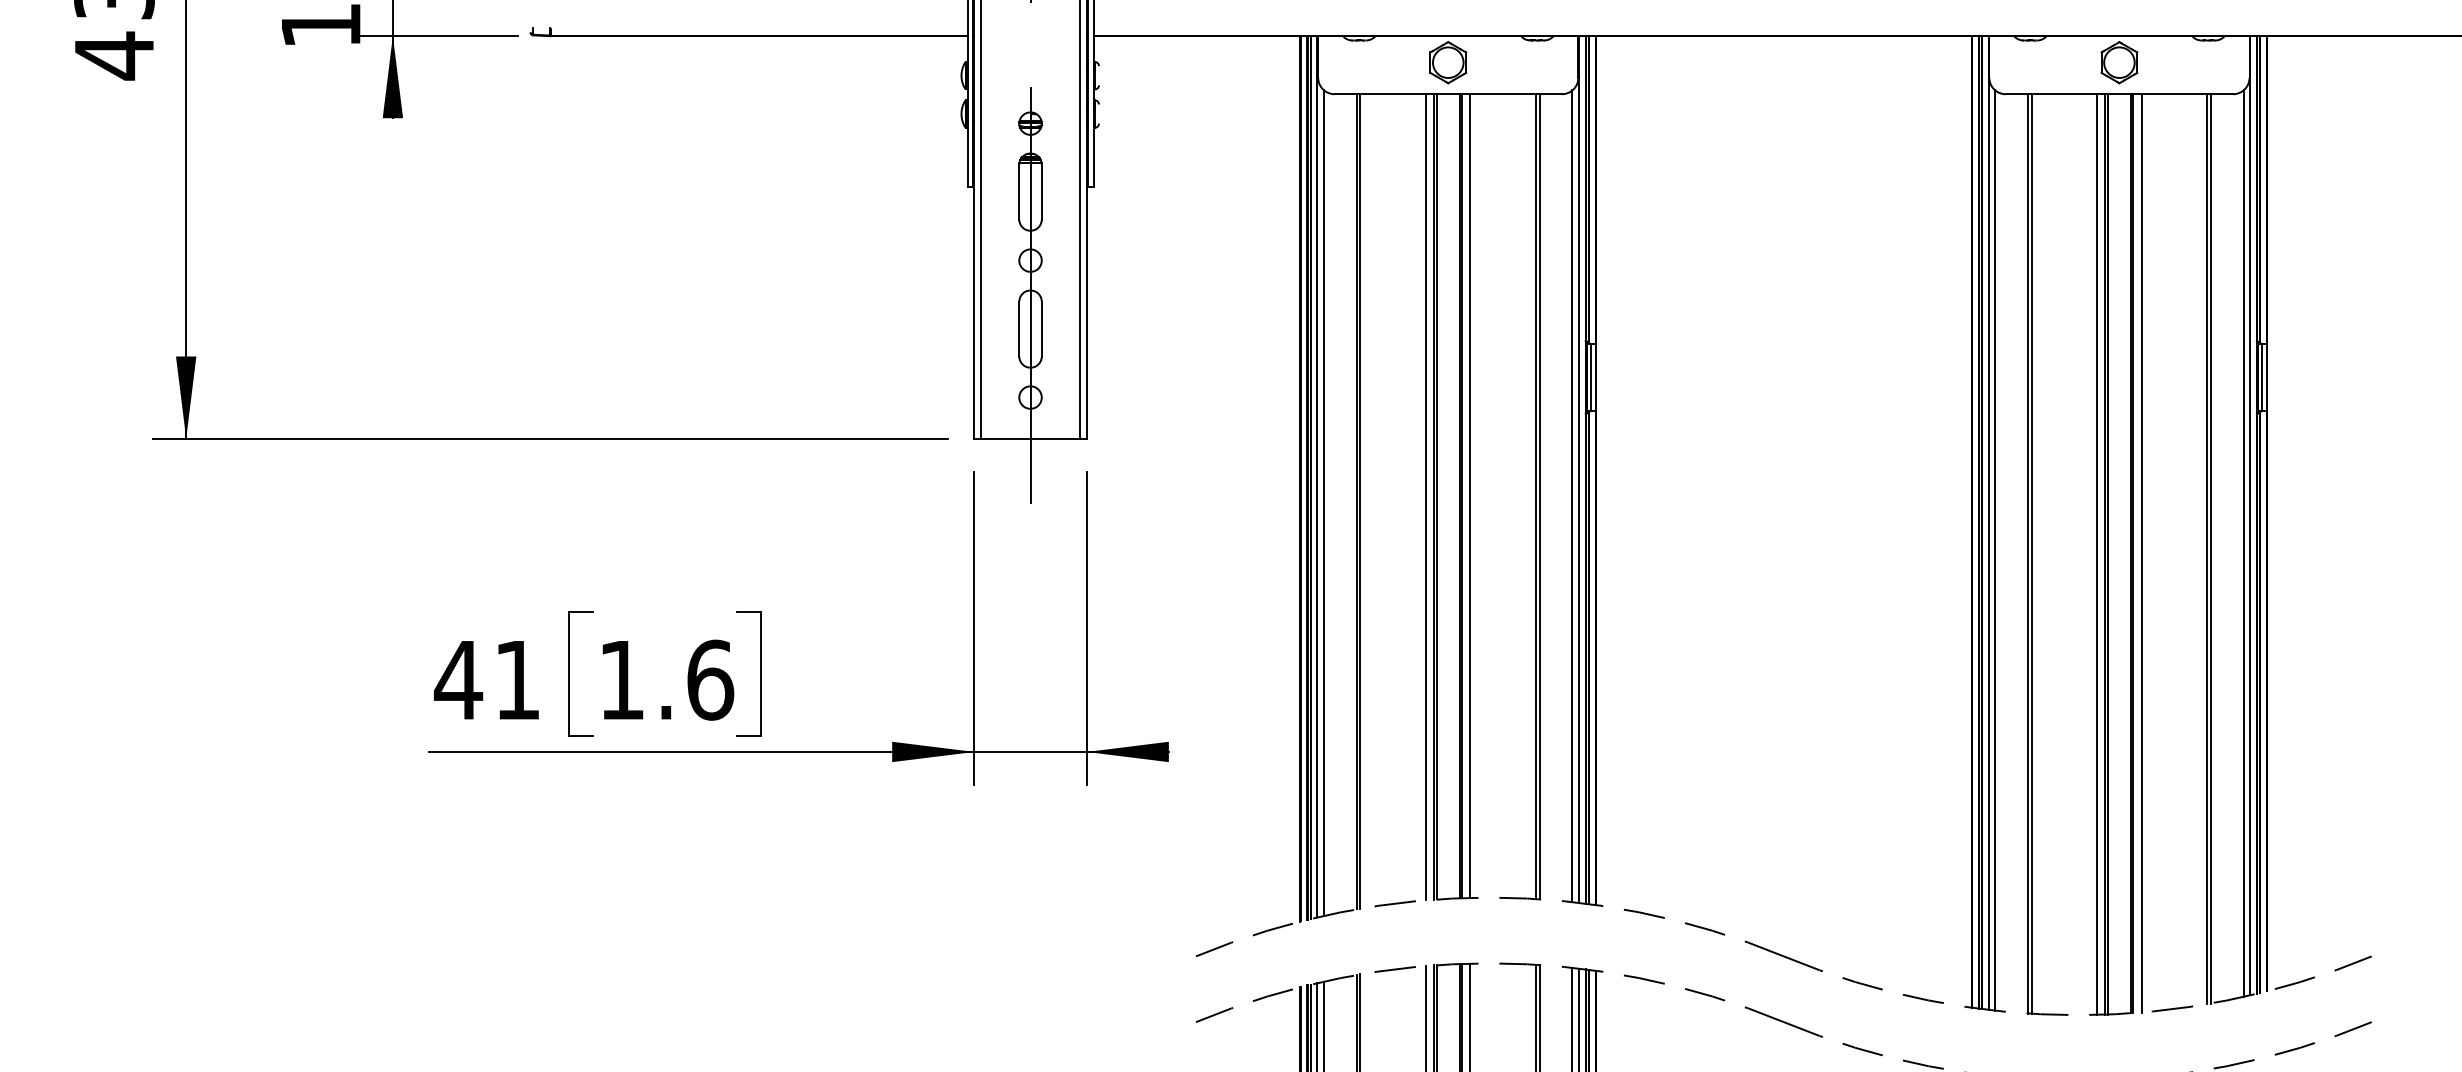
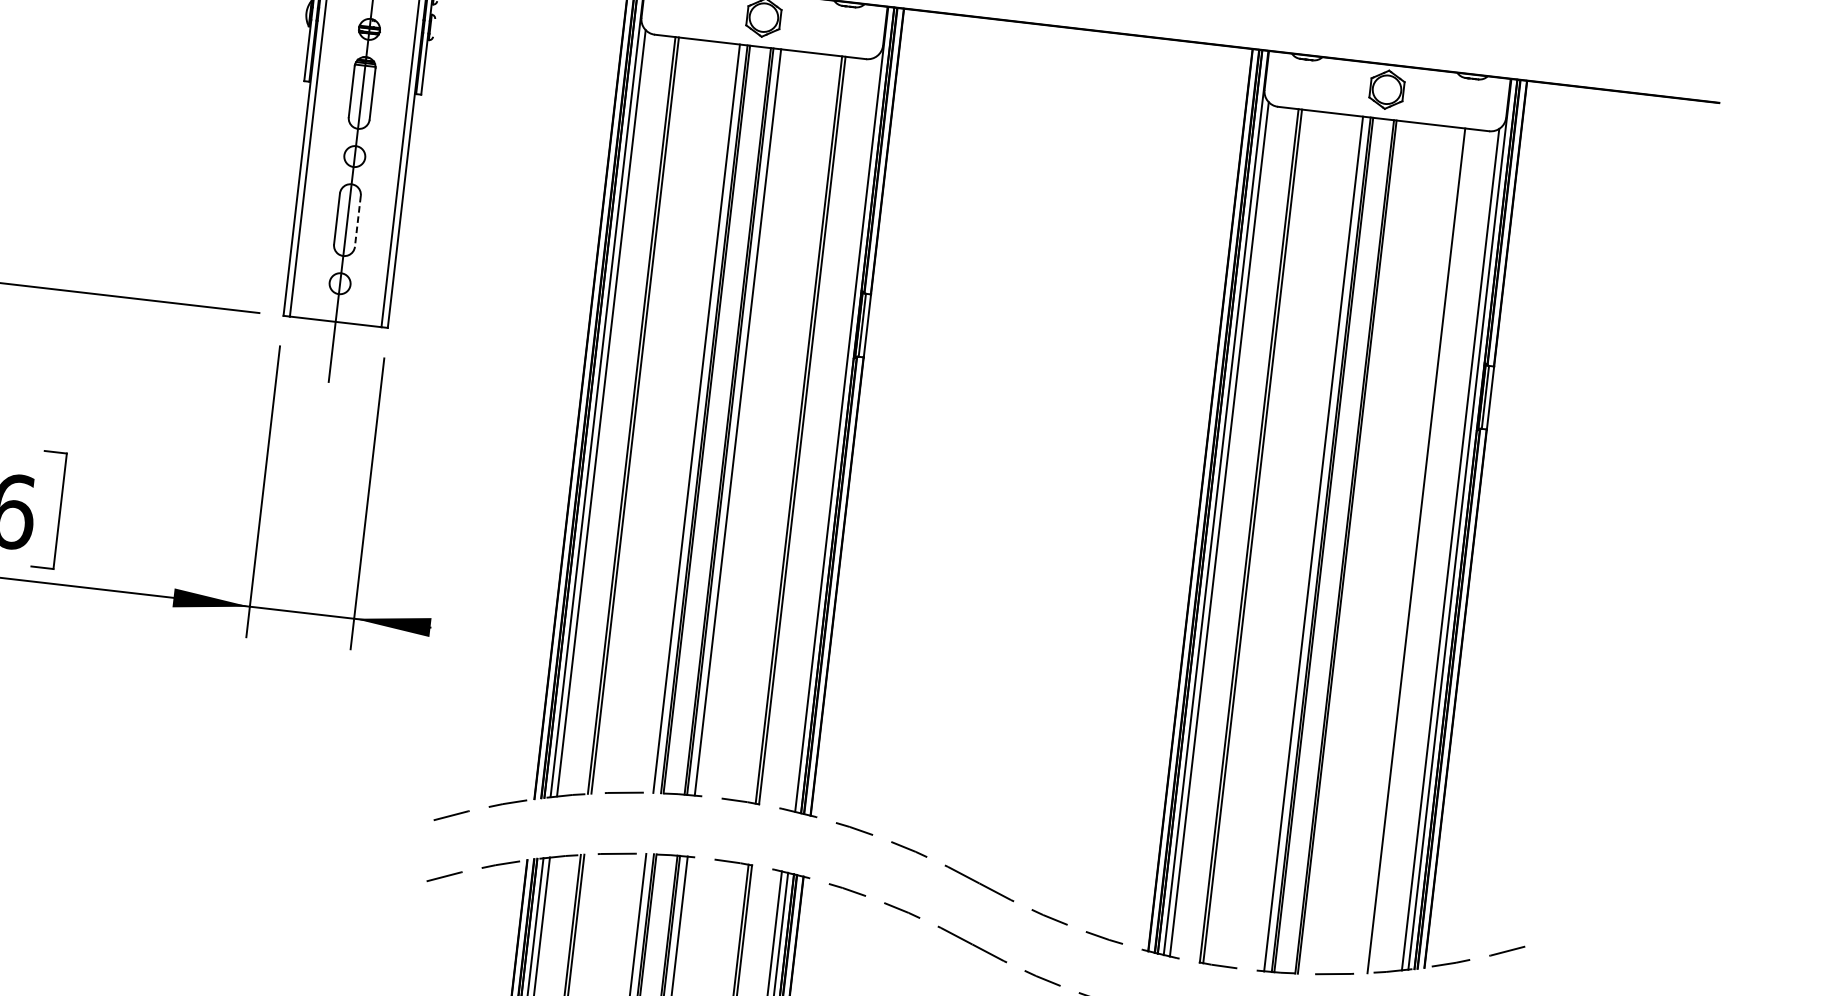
line: (1041, 329) -> (357, 221), solid -> dashed
line: (1572, 496) -> (832, 433), removed
line: (2211, 548) -> (1420, 550), removed
line: (2141, 553) -> (1354, 547), removed

